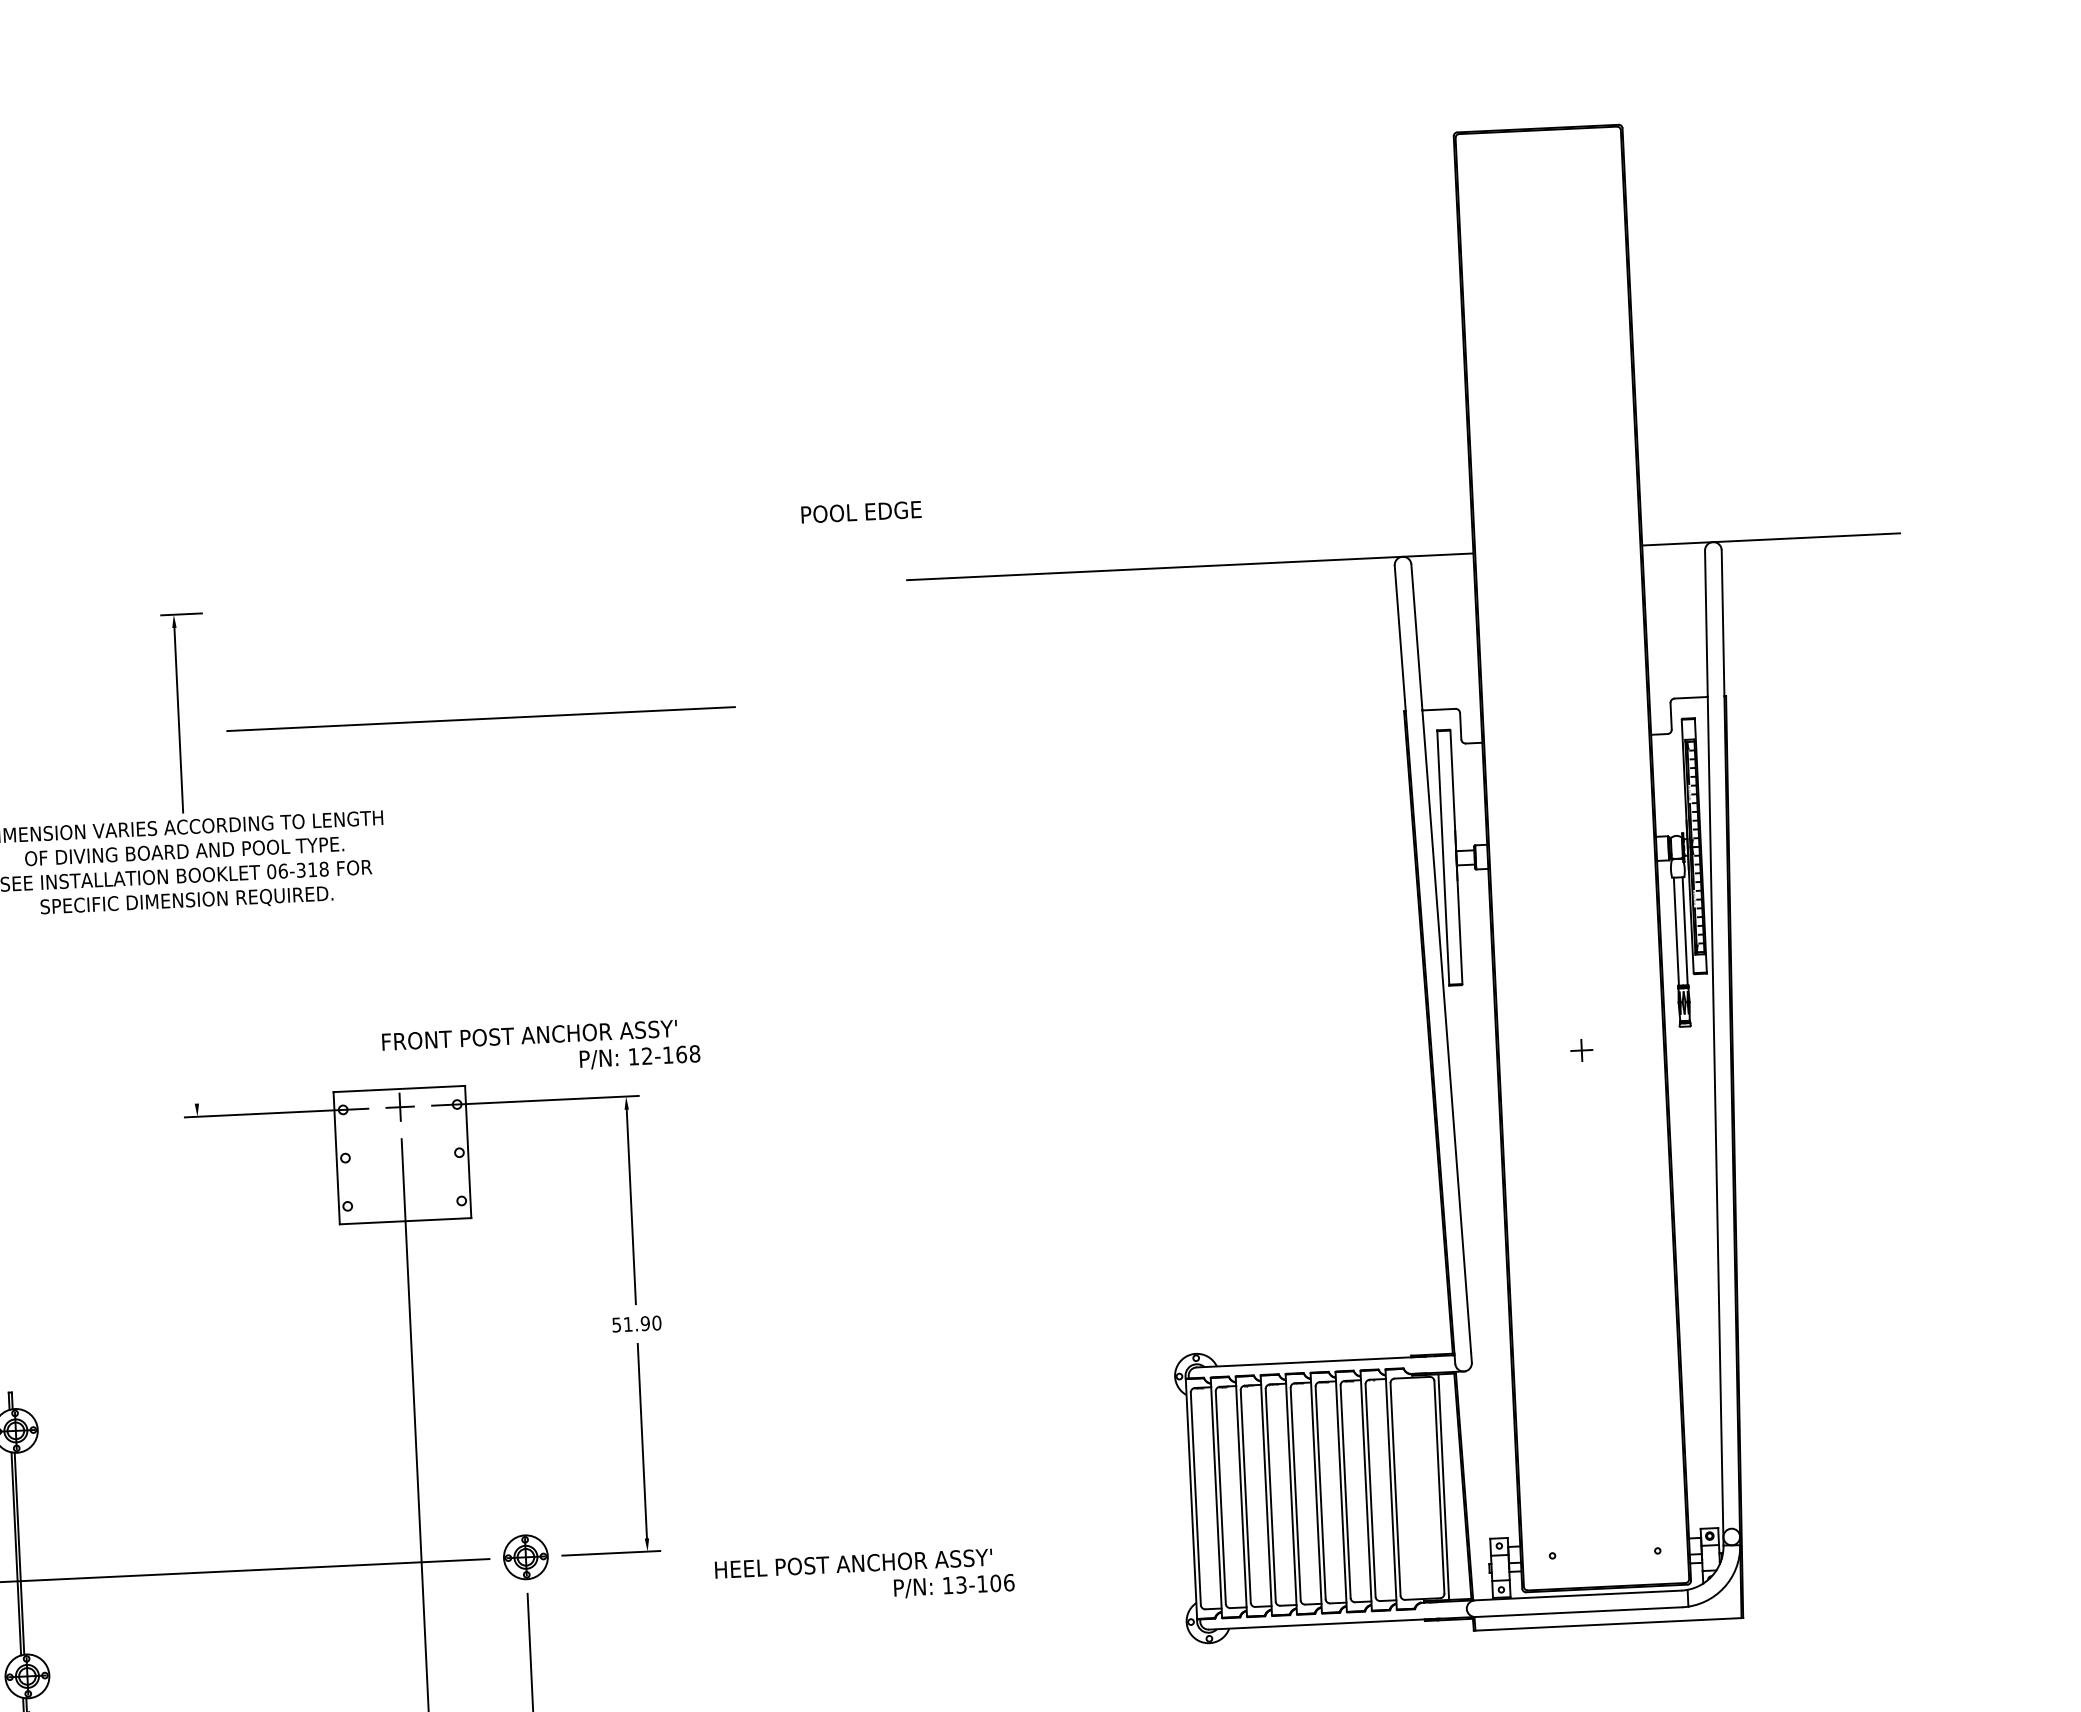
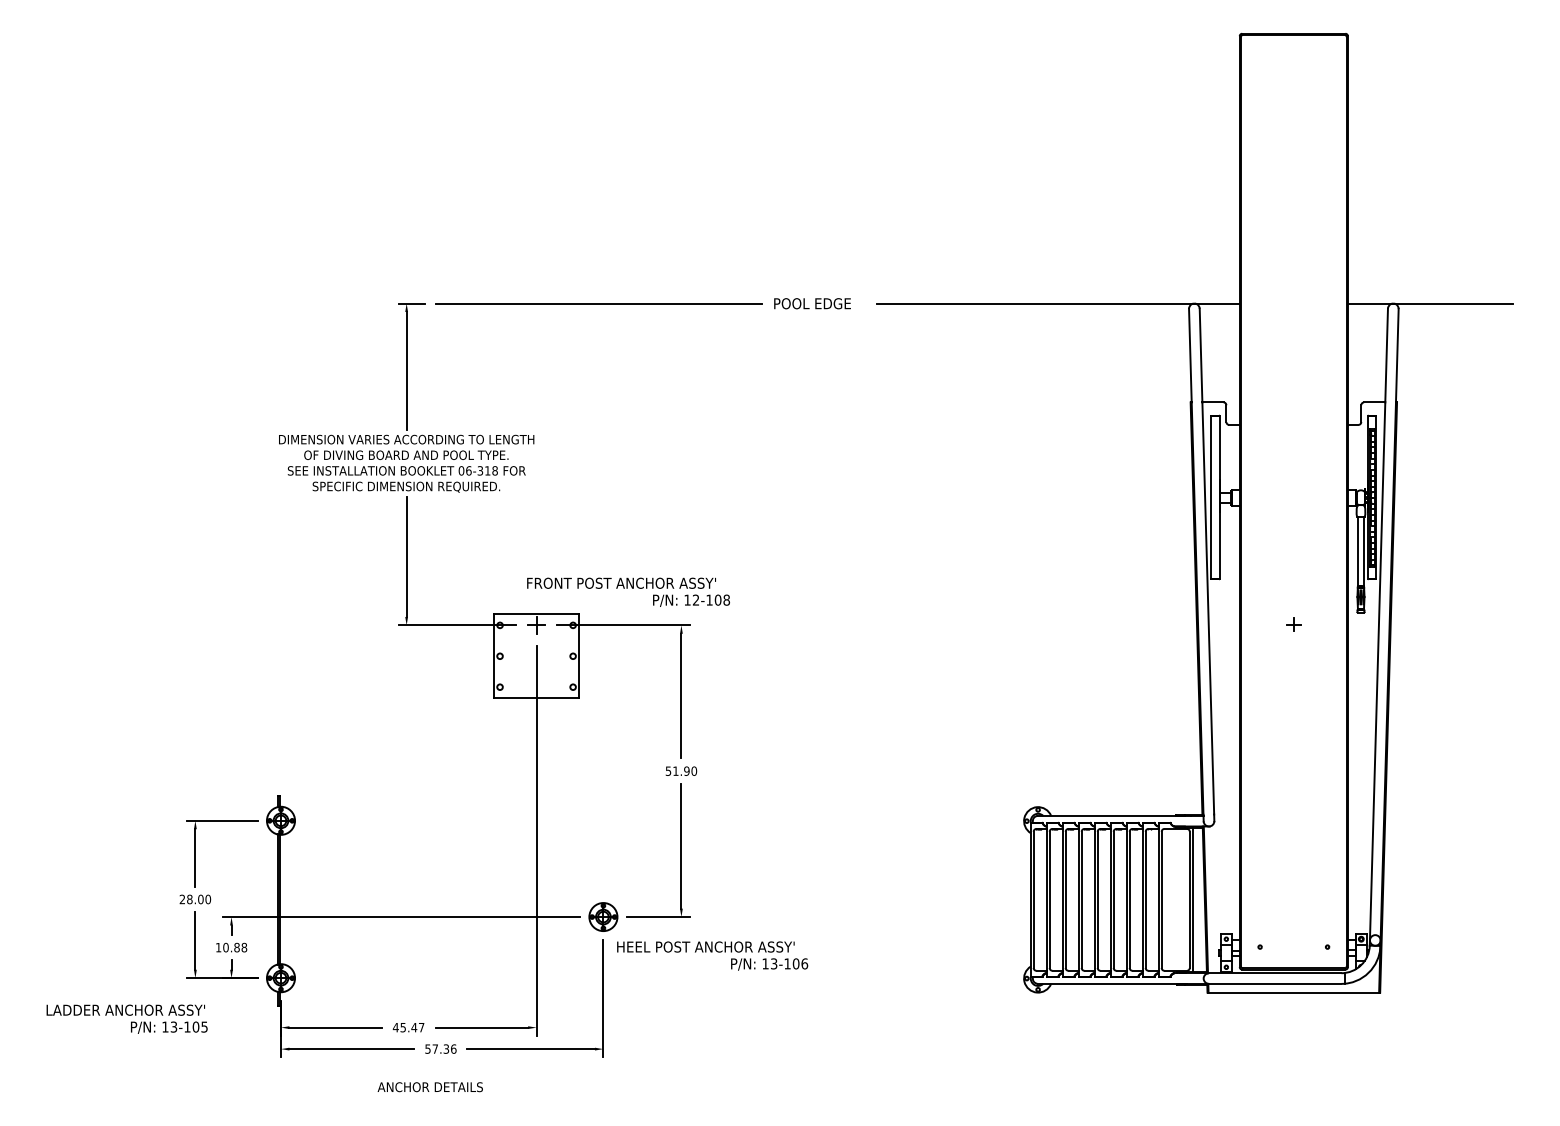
text: (861, 511) -> (812, 303), moved
line: (480, 719) -> (598, 303), moved
line: (192, 1009) -> (406, 556), added
text: (682, 1053) -> (718, 599), 12-168 -> 12-108
text: (864, 1576) -> (712, 955), moved

